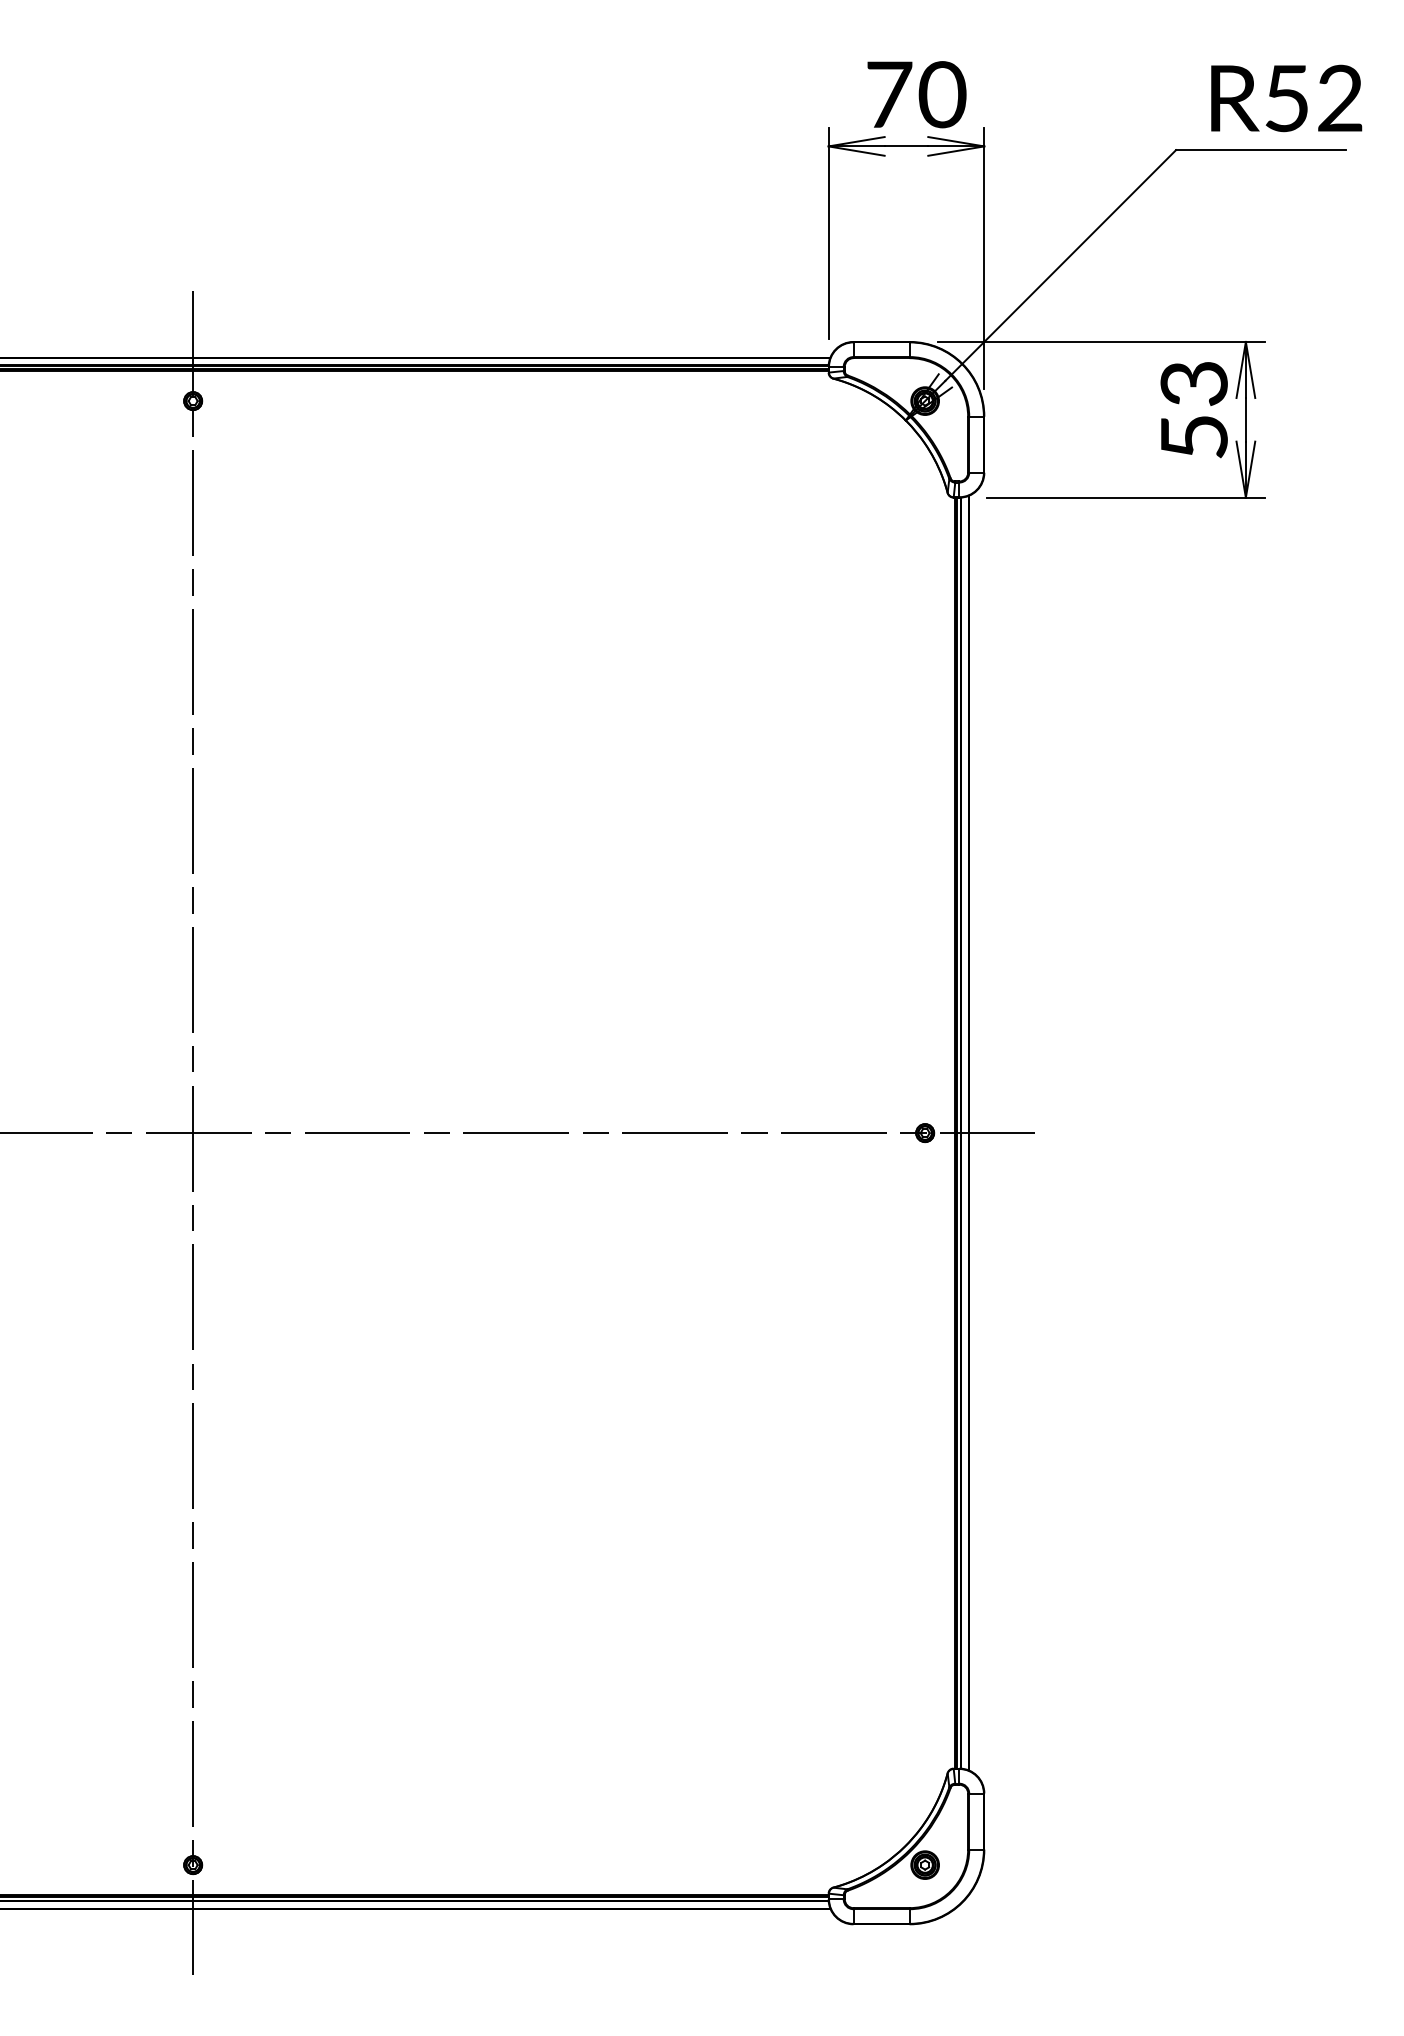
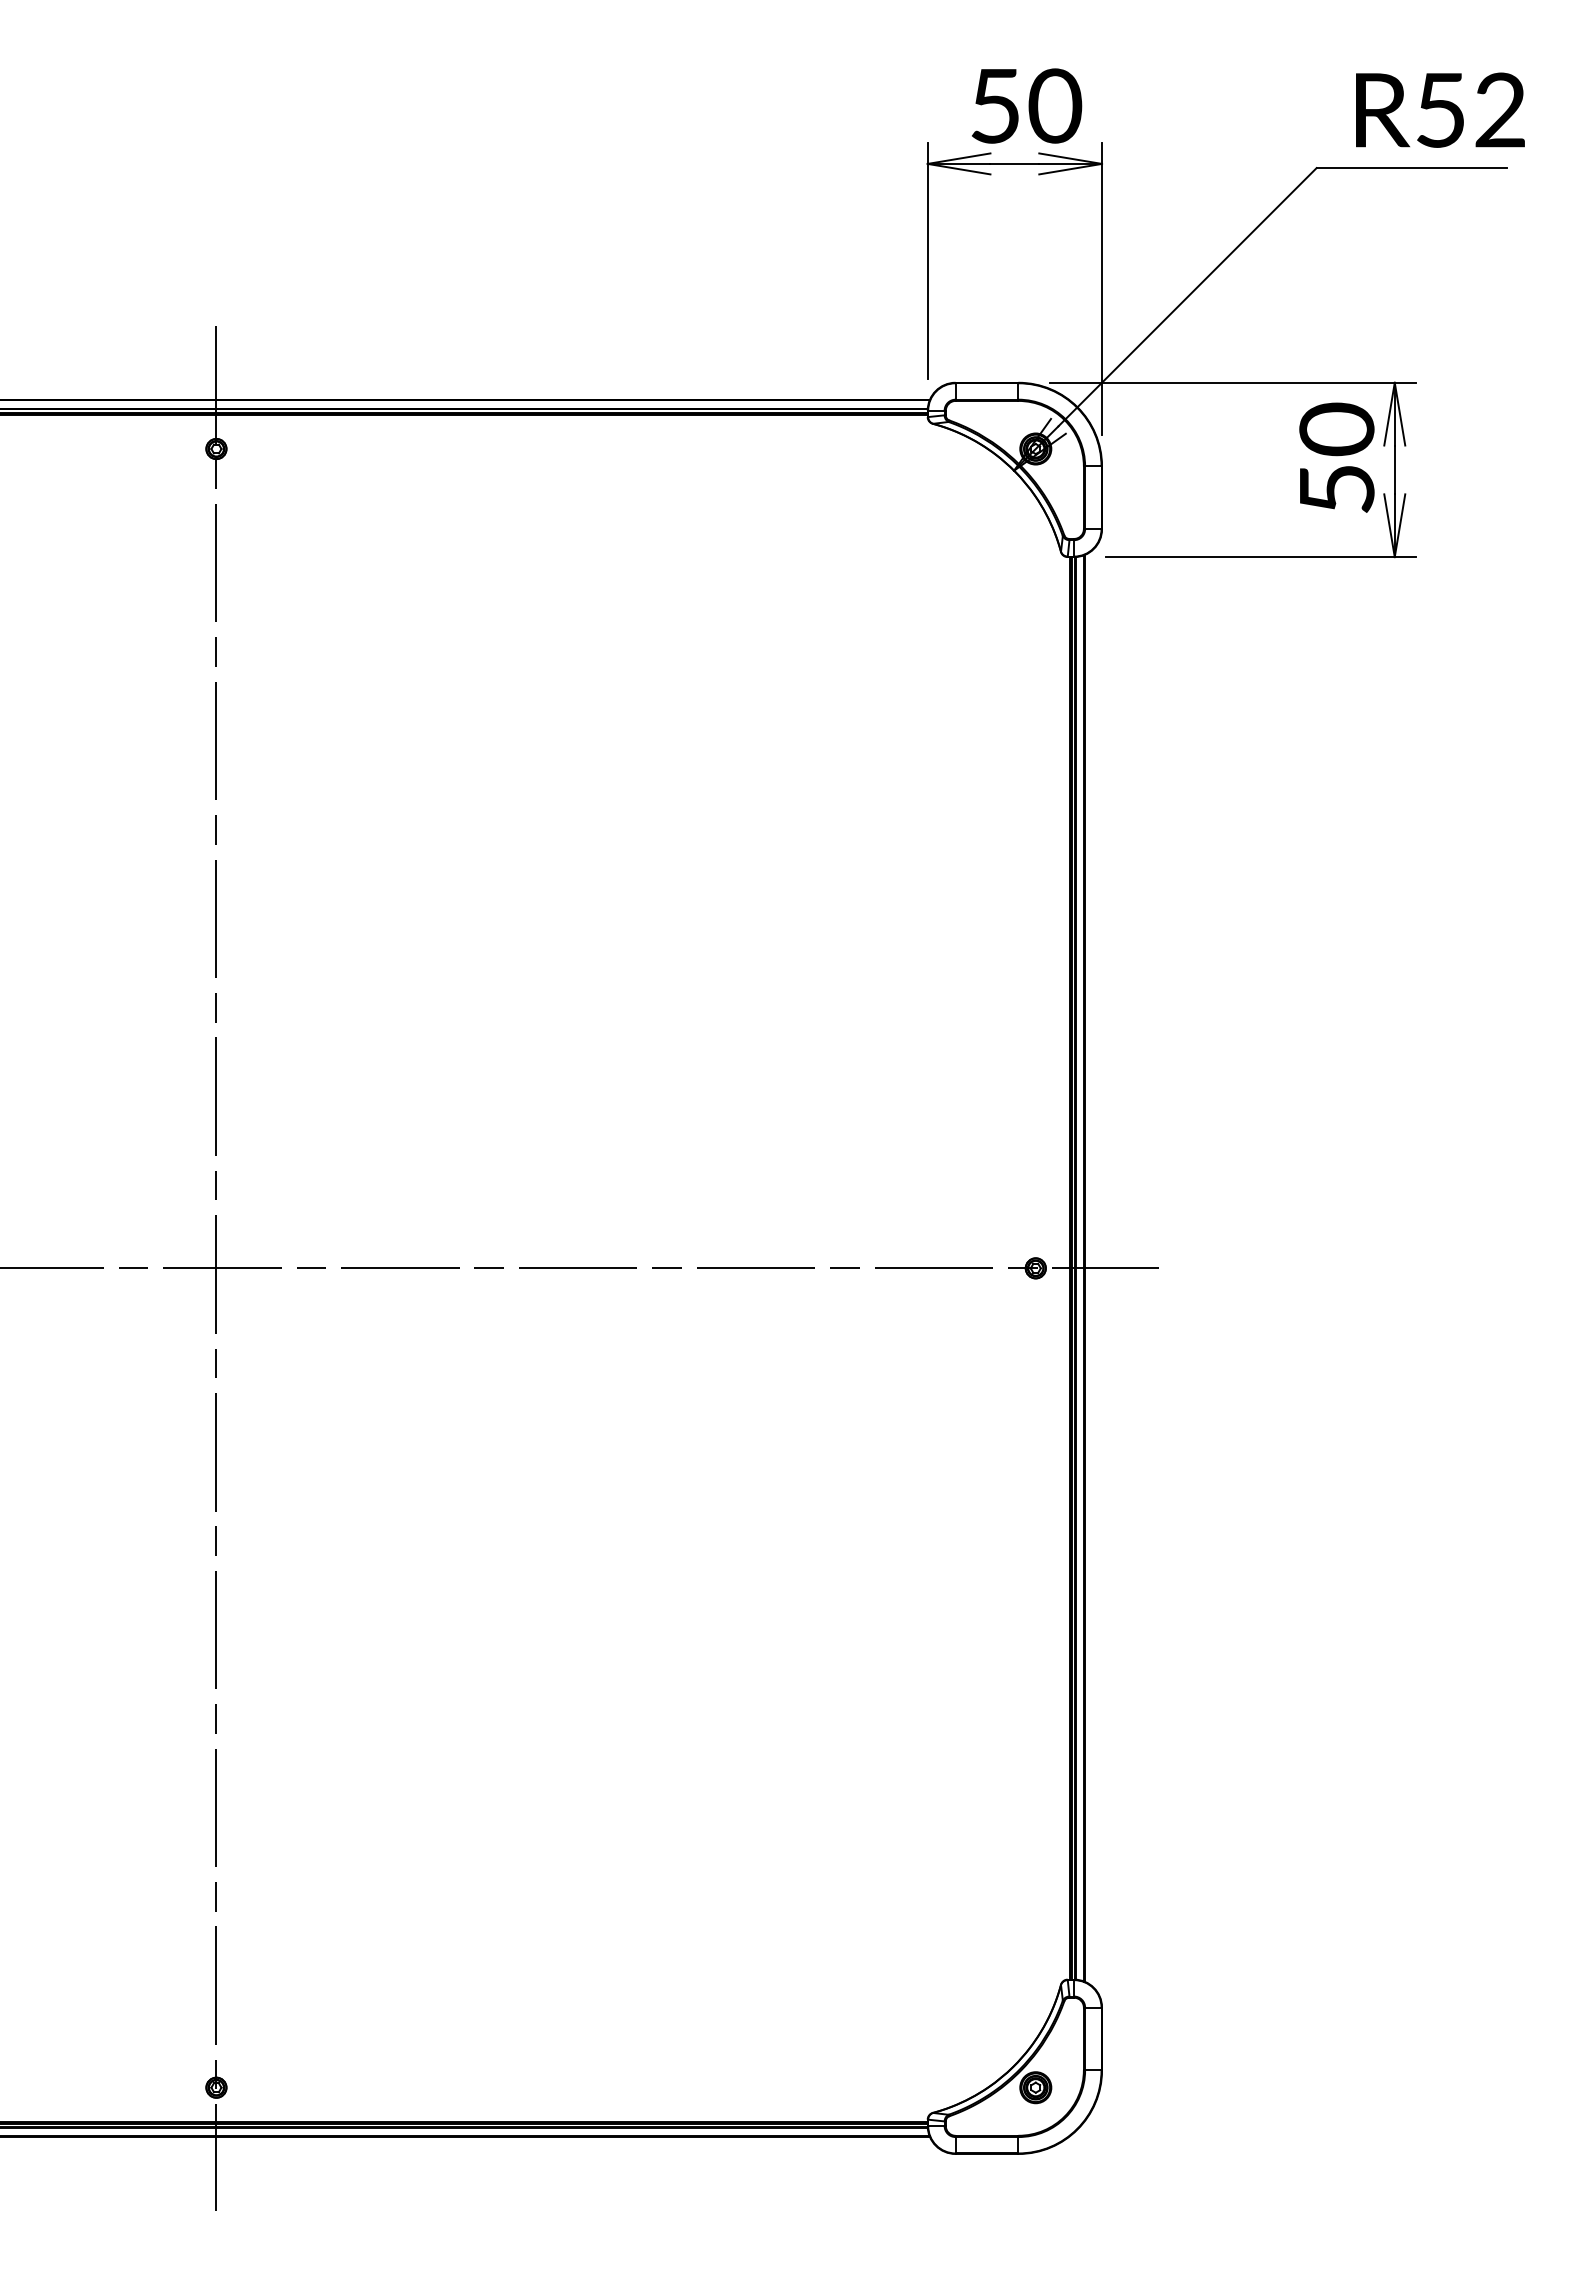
text: (890, 95) -> (996, 106), 70 -> 50
text: (1193, 383) -> (1336, 429), 53 -> 50

